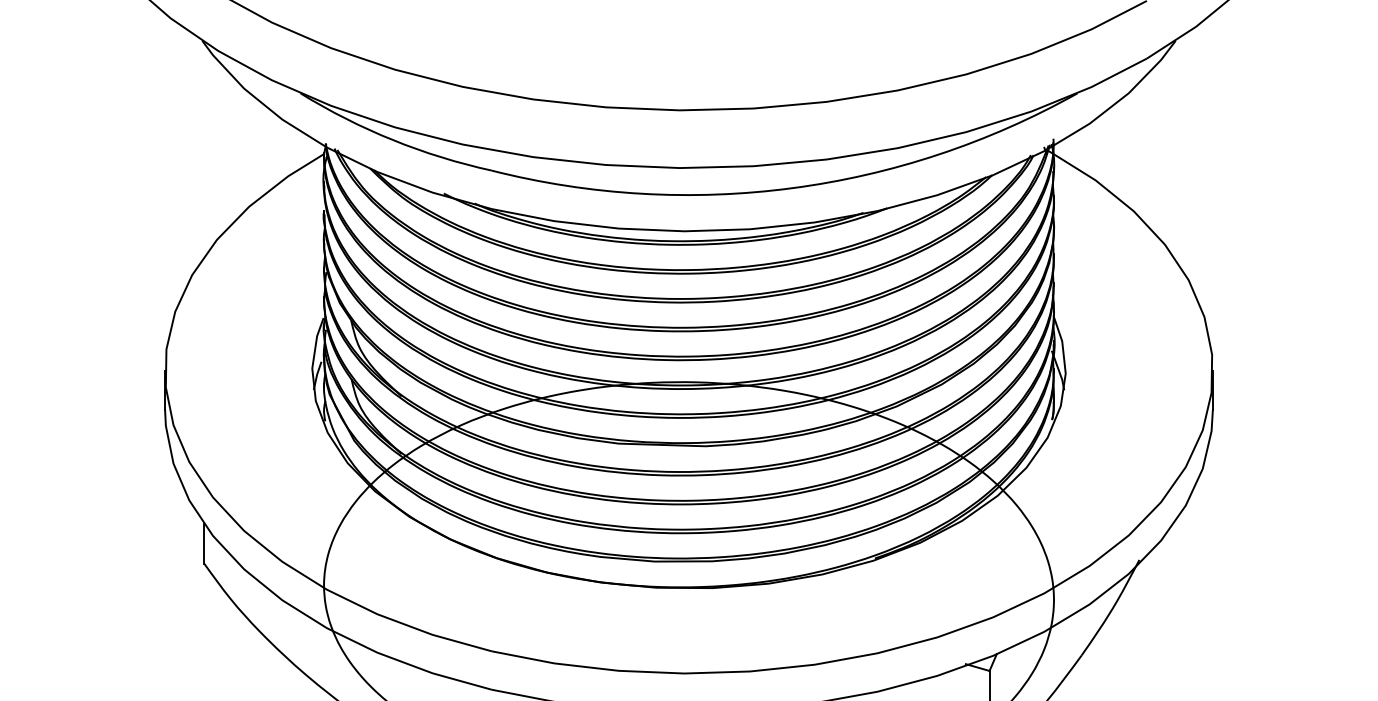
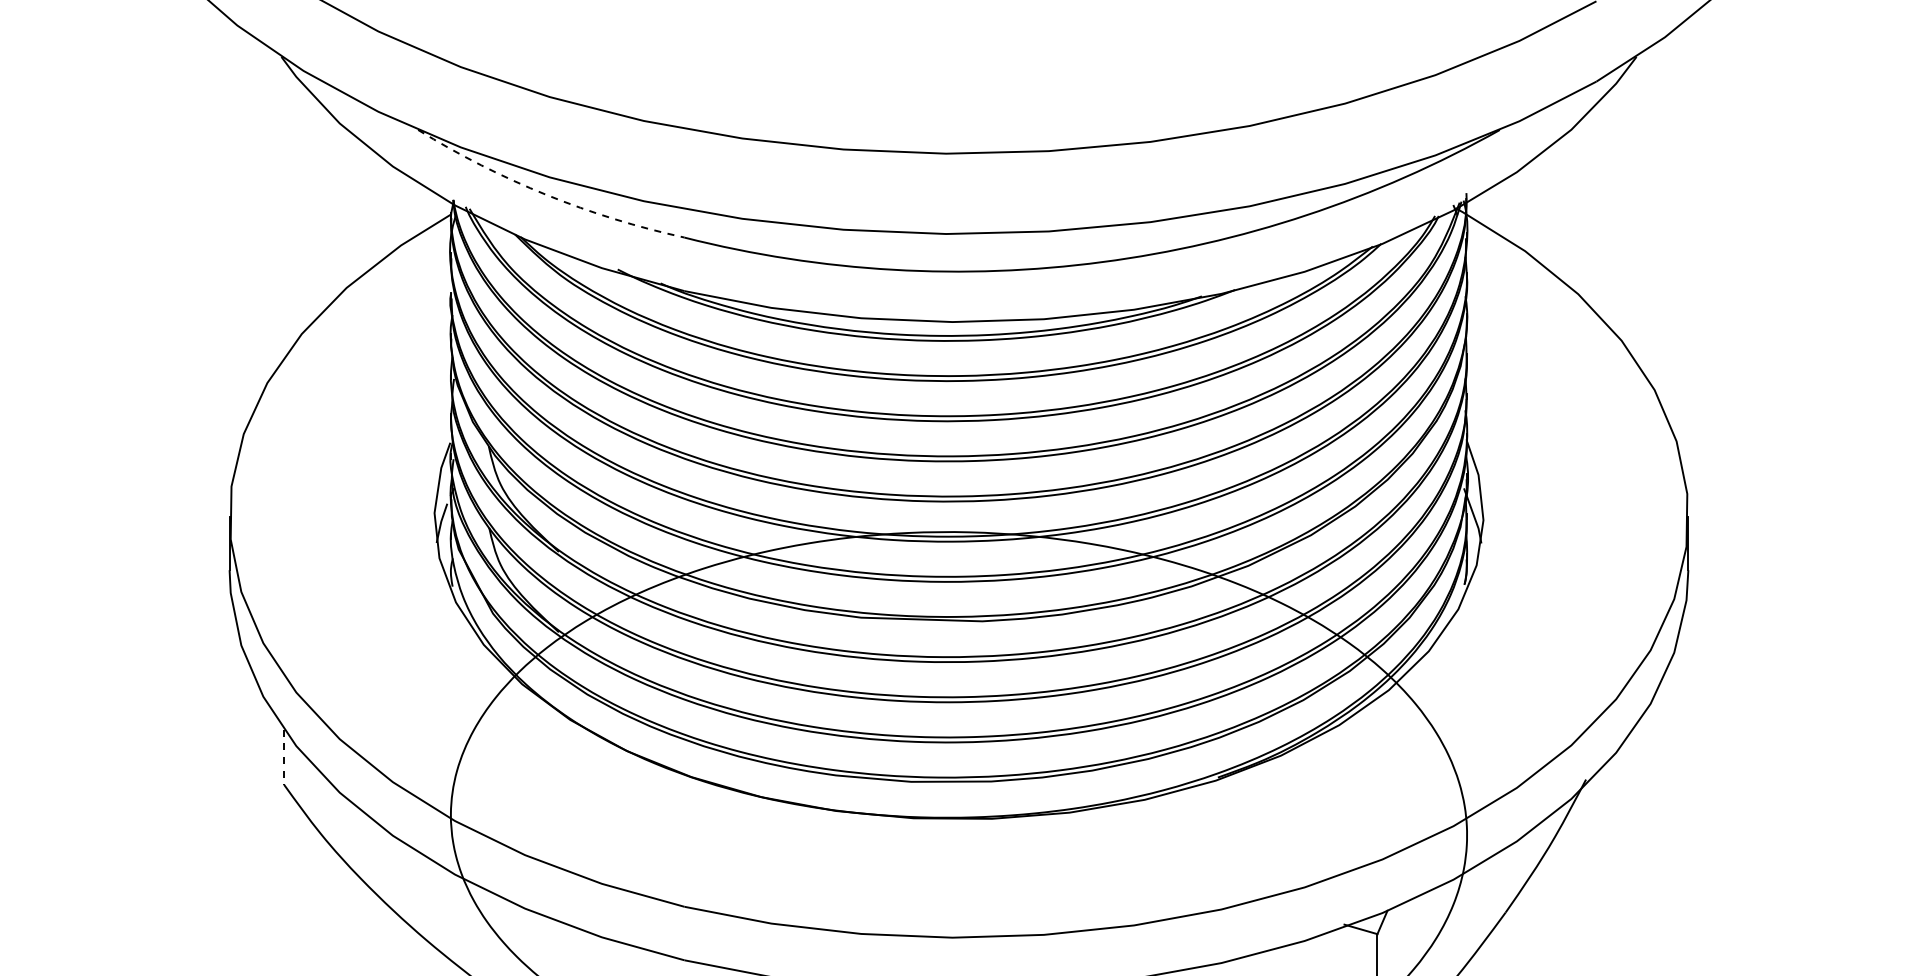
arc: (392, 140) -> (546, 195), solid -> dashed
line: (204, 544) -> (284, 757), solid -> dashed

